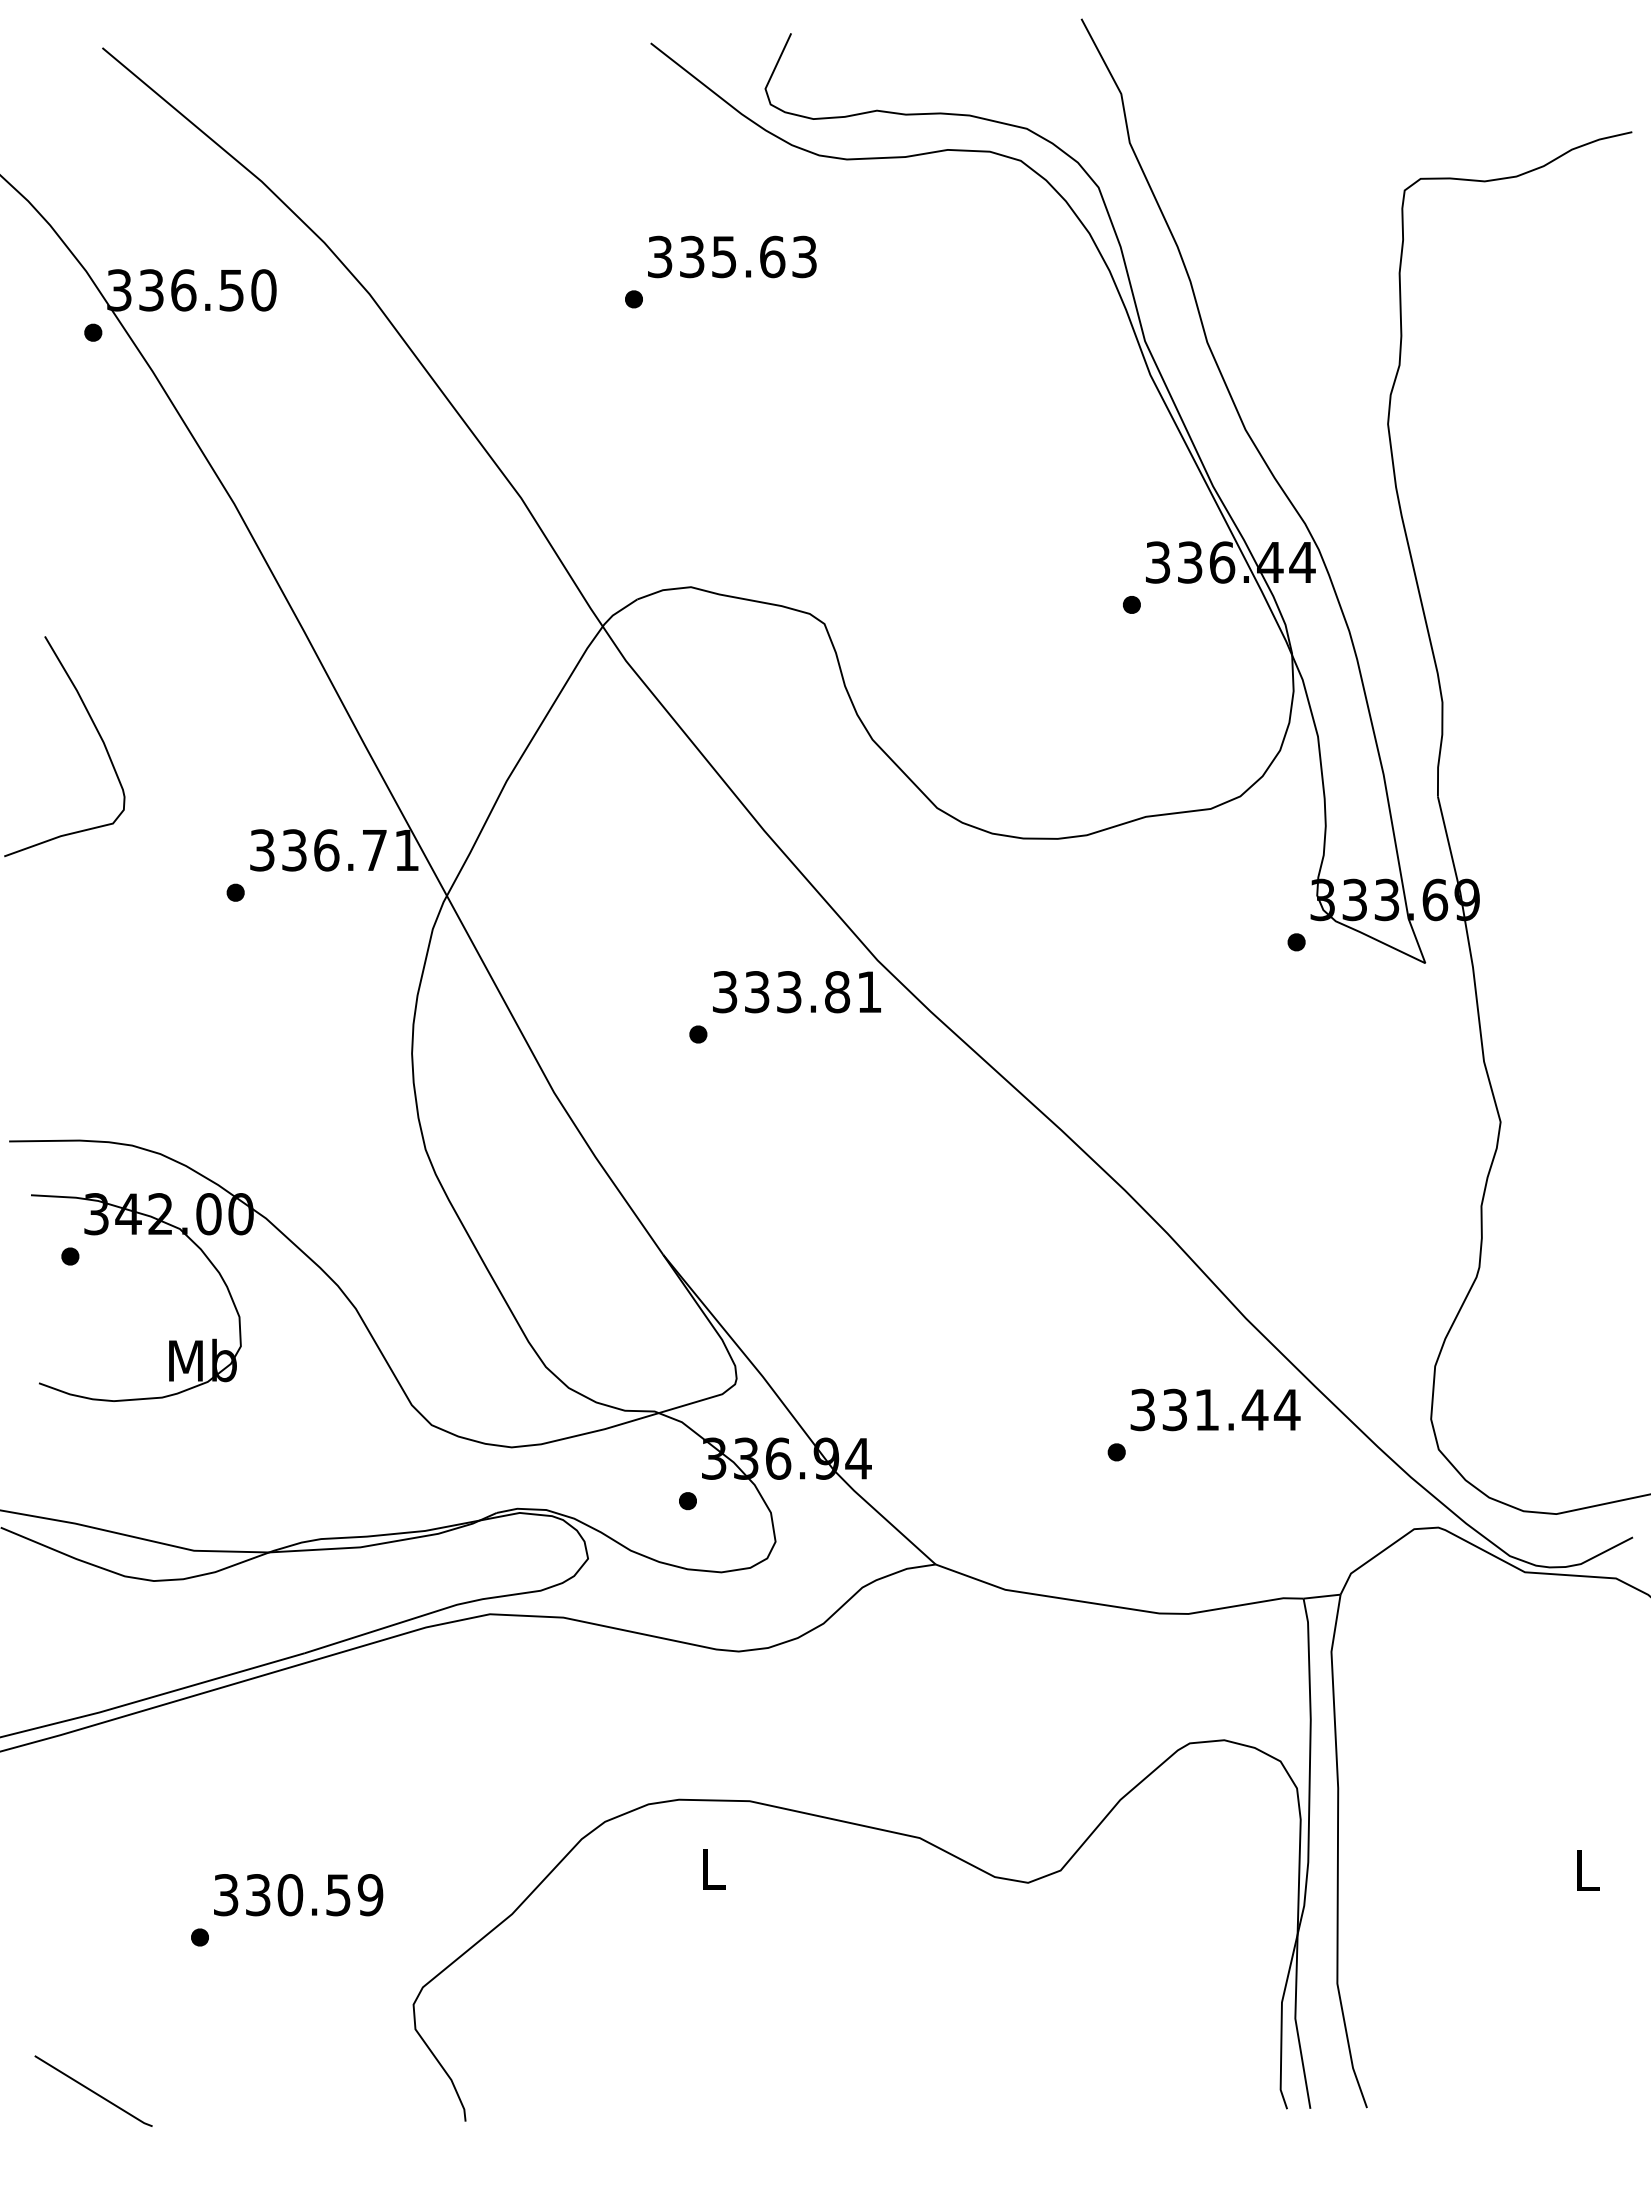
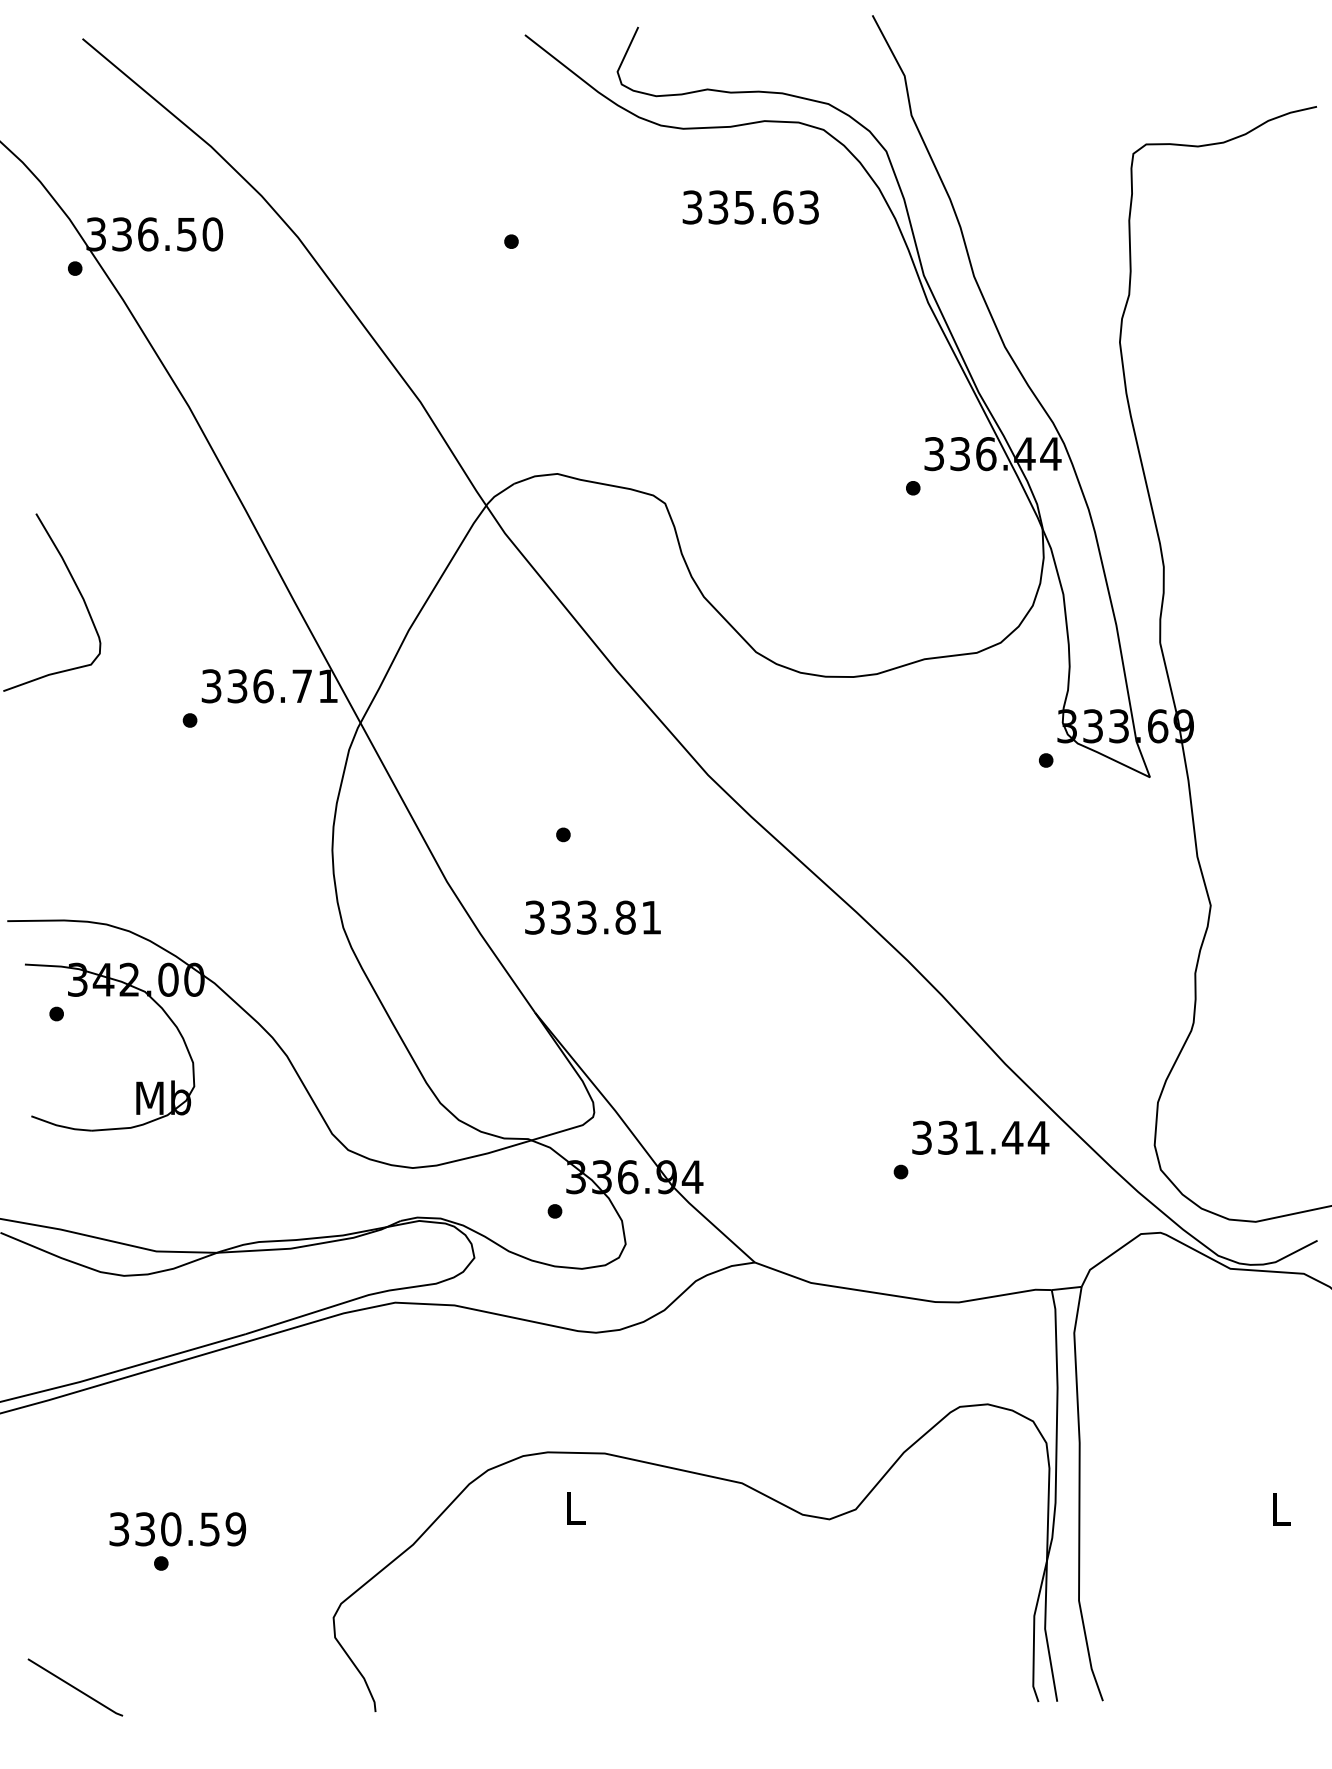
text: (731, 256) -> (750, 207), moved
text: (796, 991) -> (592, 917), moved
text: (298, 1895) -> (177, 1529), moved

